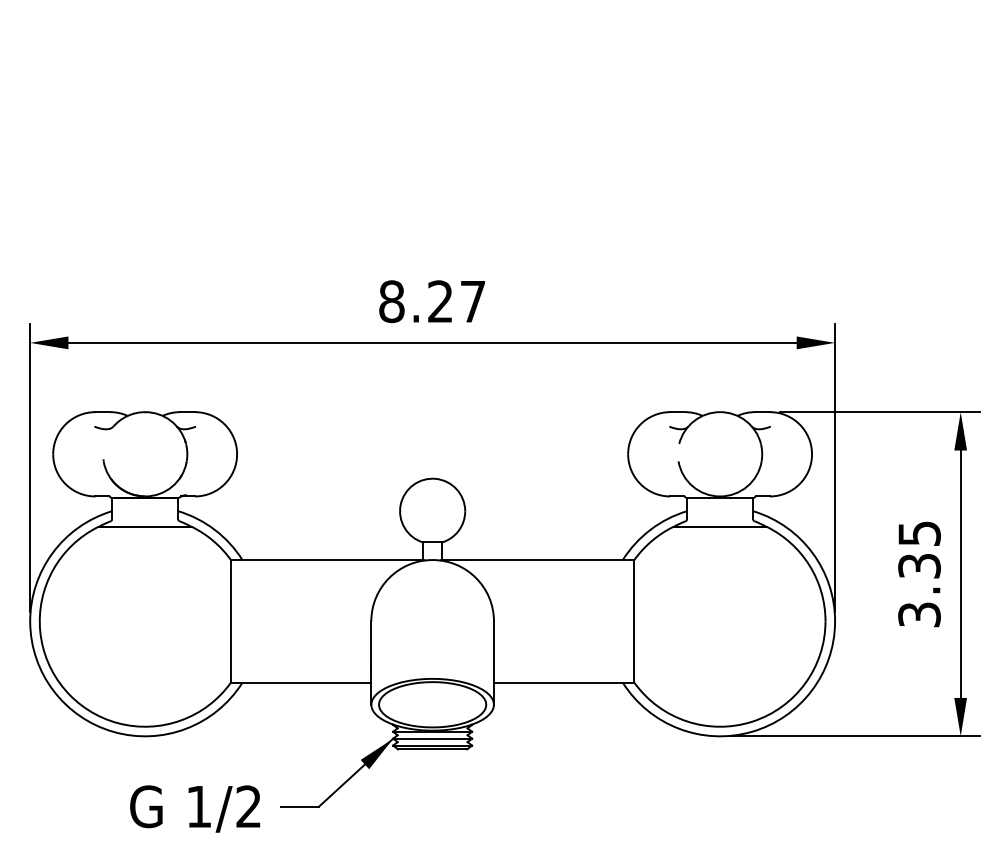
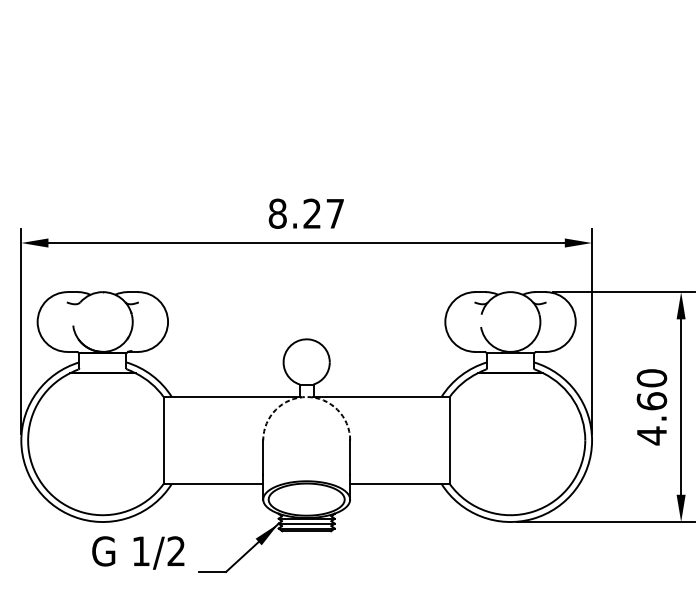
arc: (432, 560) -> (306, 397), solid -> dashed
text: (919, 574) -> (651, 407), 3.35 -> 4.60
text: (195, 808) -> (138, 552), moved

